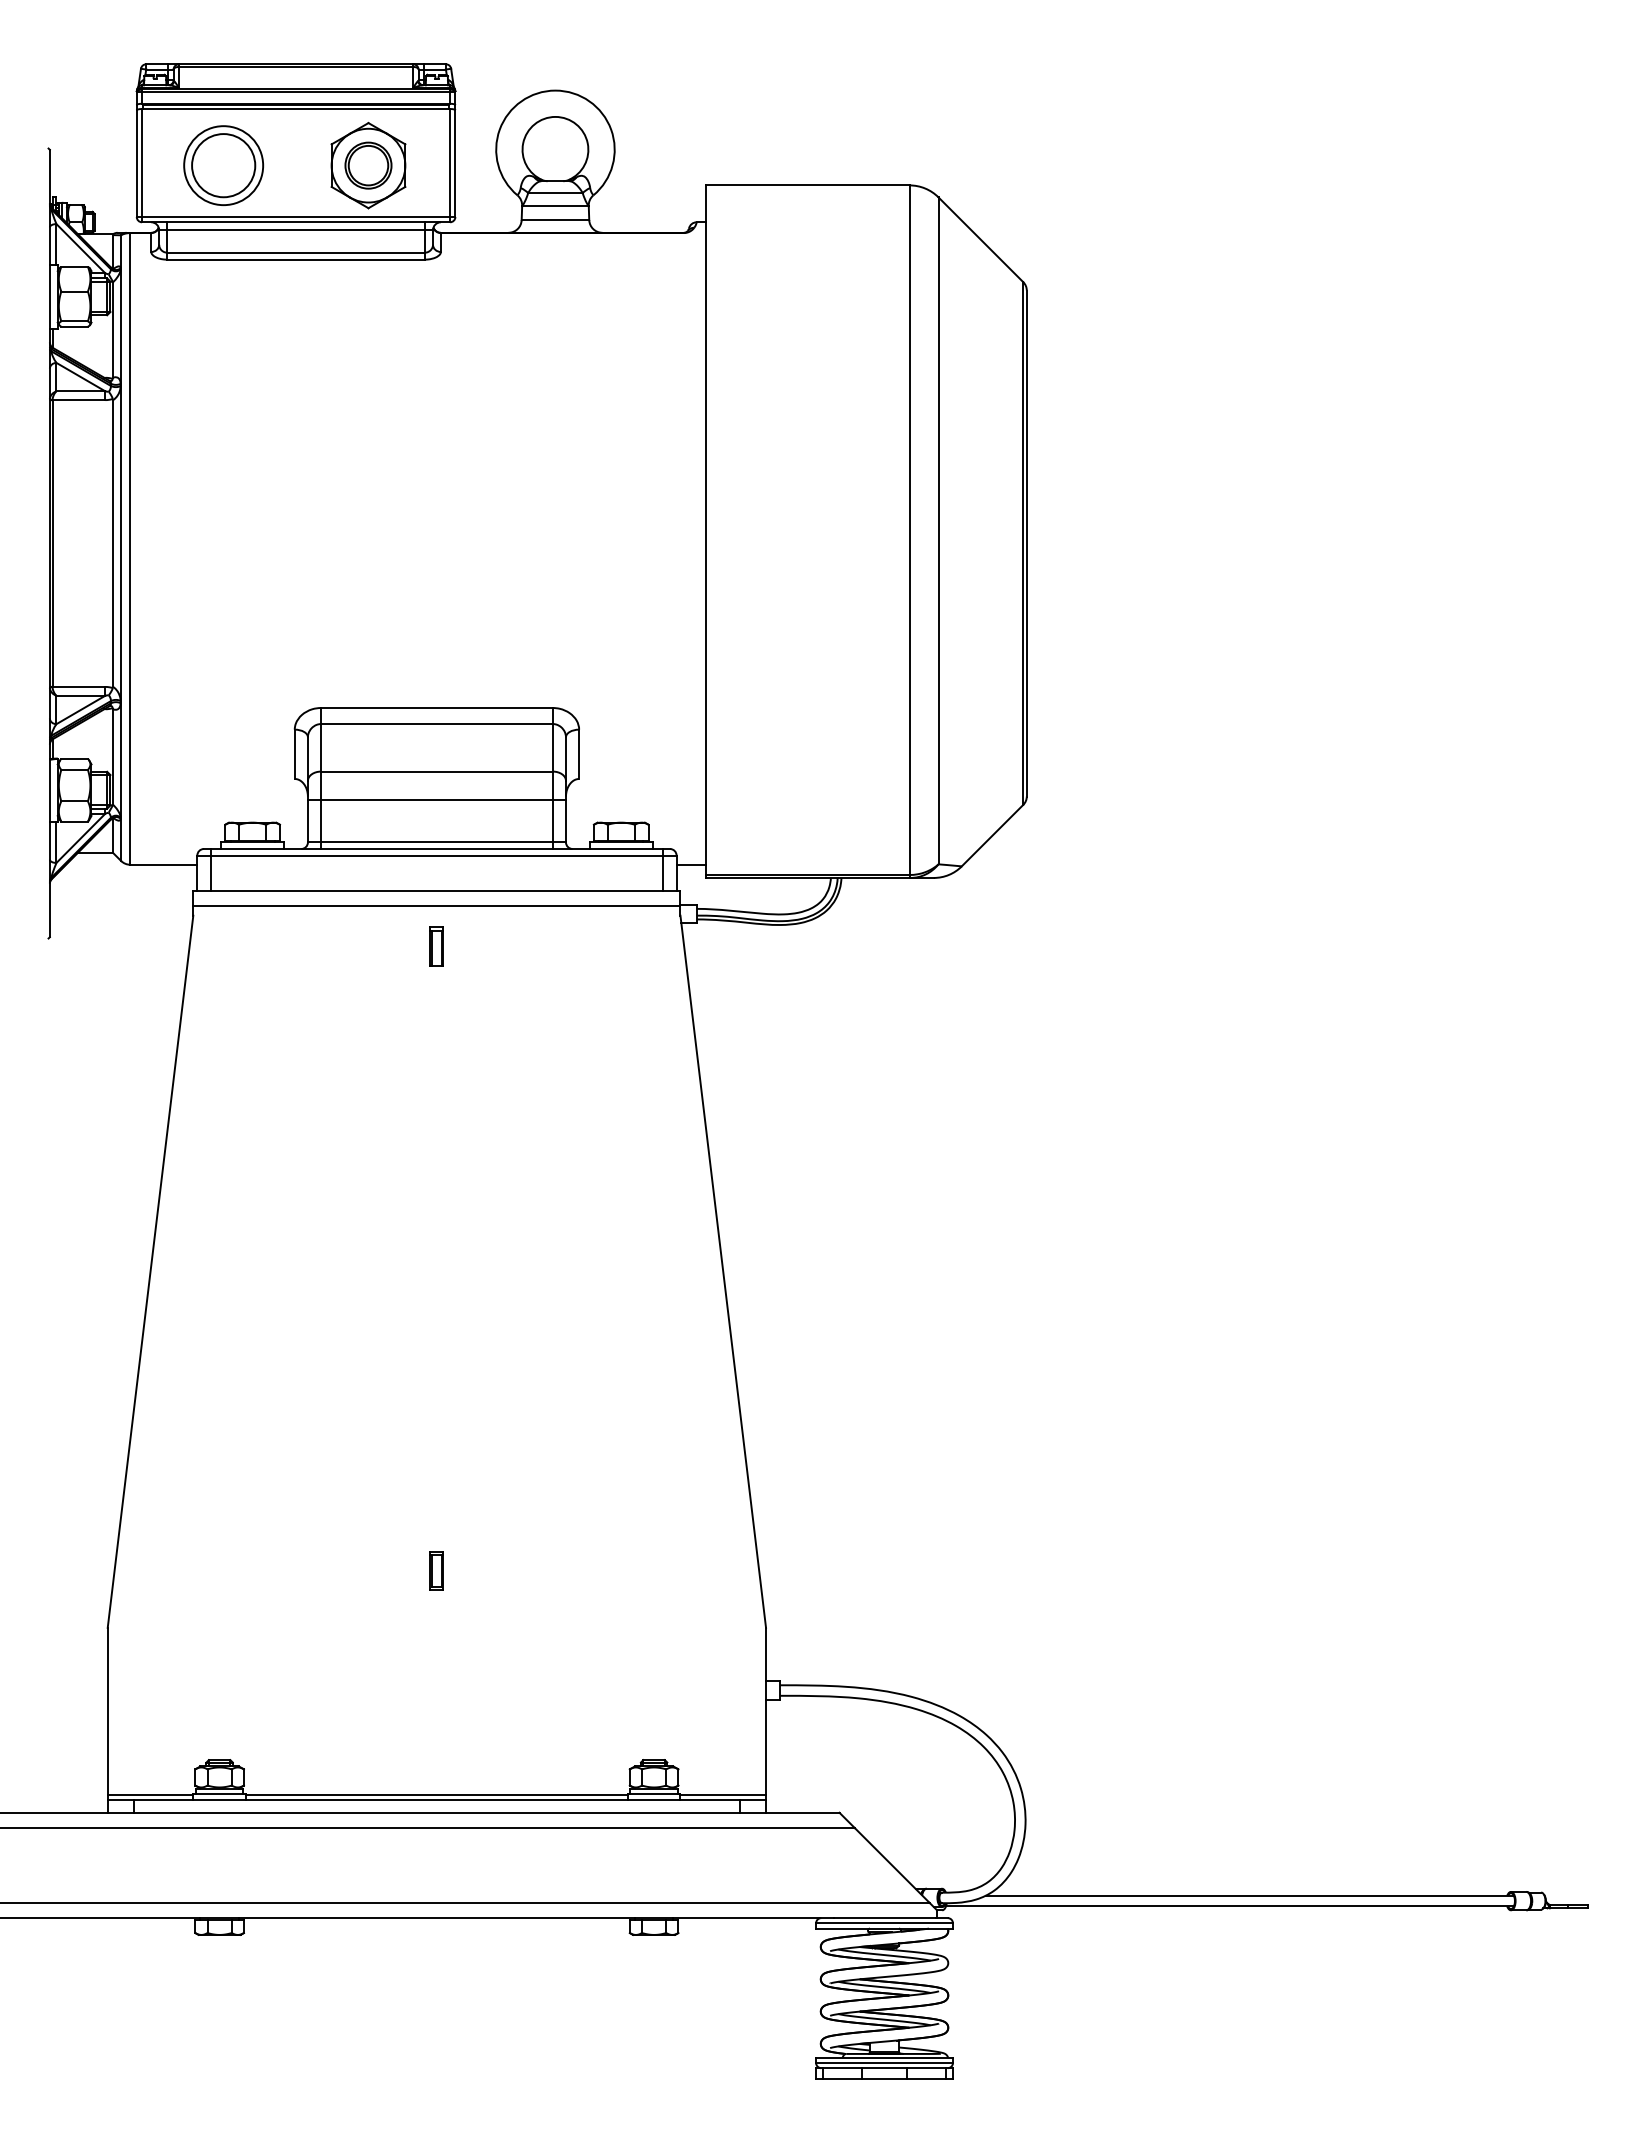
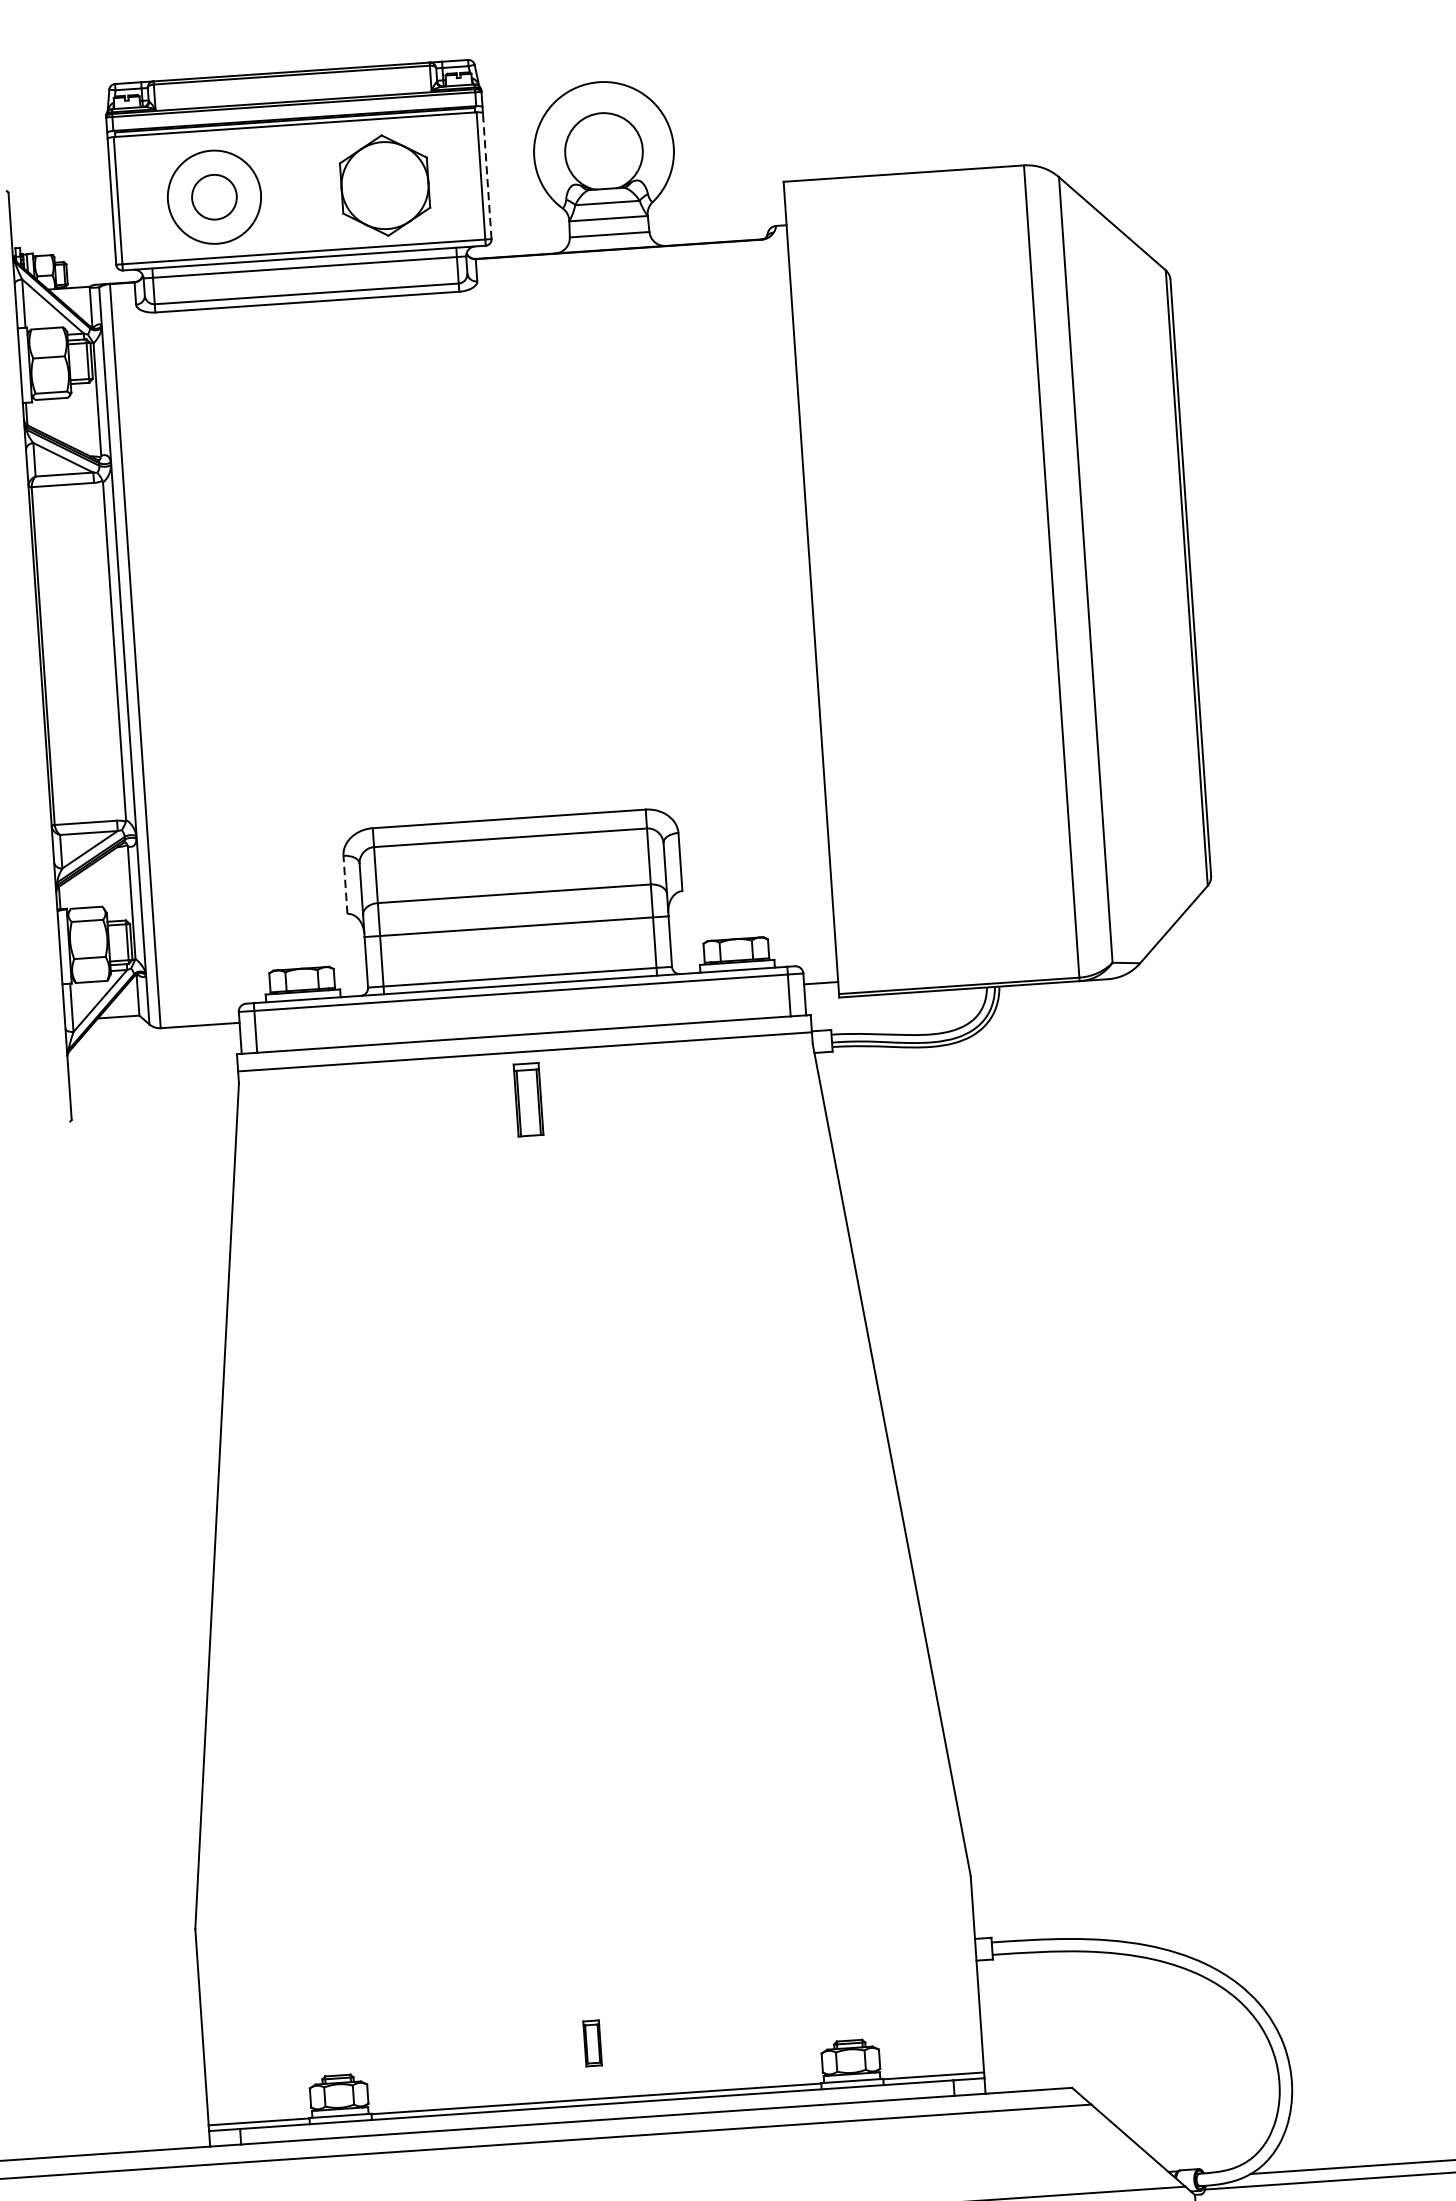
line: (455, 163) -> (487, 176), solid -> dashed
circle: (223, 165) -> (214, 197), size x0.6
part: (368, 165) -> (385, 185), removed
line: (294, 754) -> (345, 885), solid -> dashed
part: (436, 946) -> (527, 1099), size x1.6
part: (436, 1570) -> (592, 2043), moved

